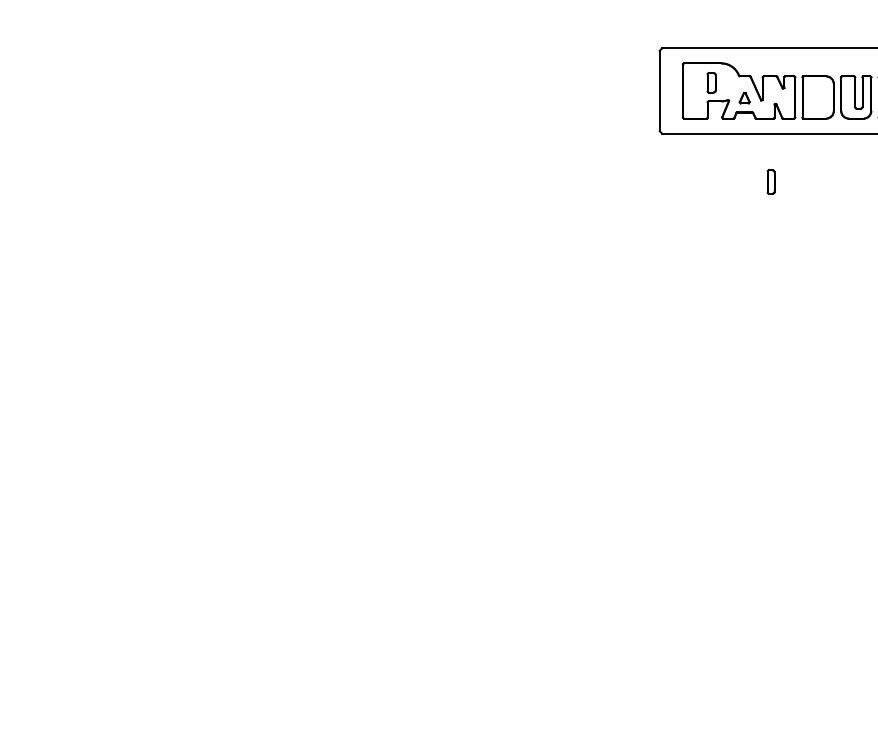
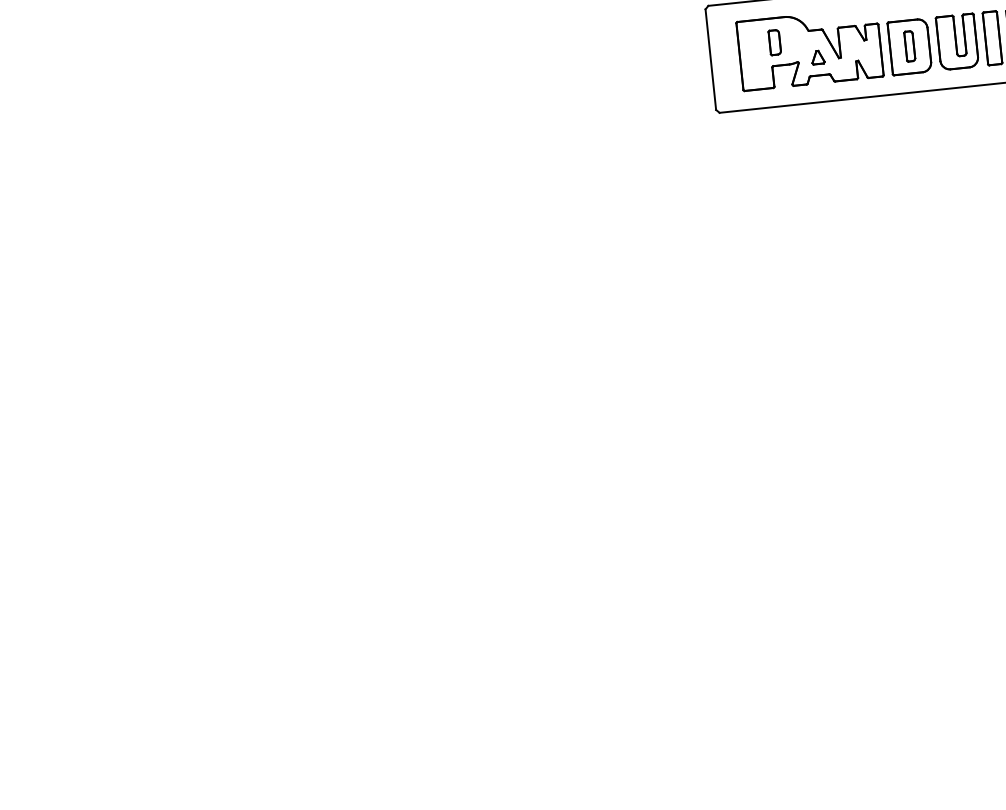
part: (770, 182) -> (908, 47), moved

